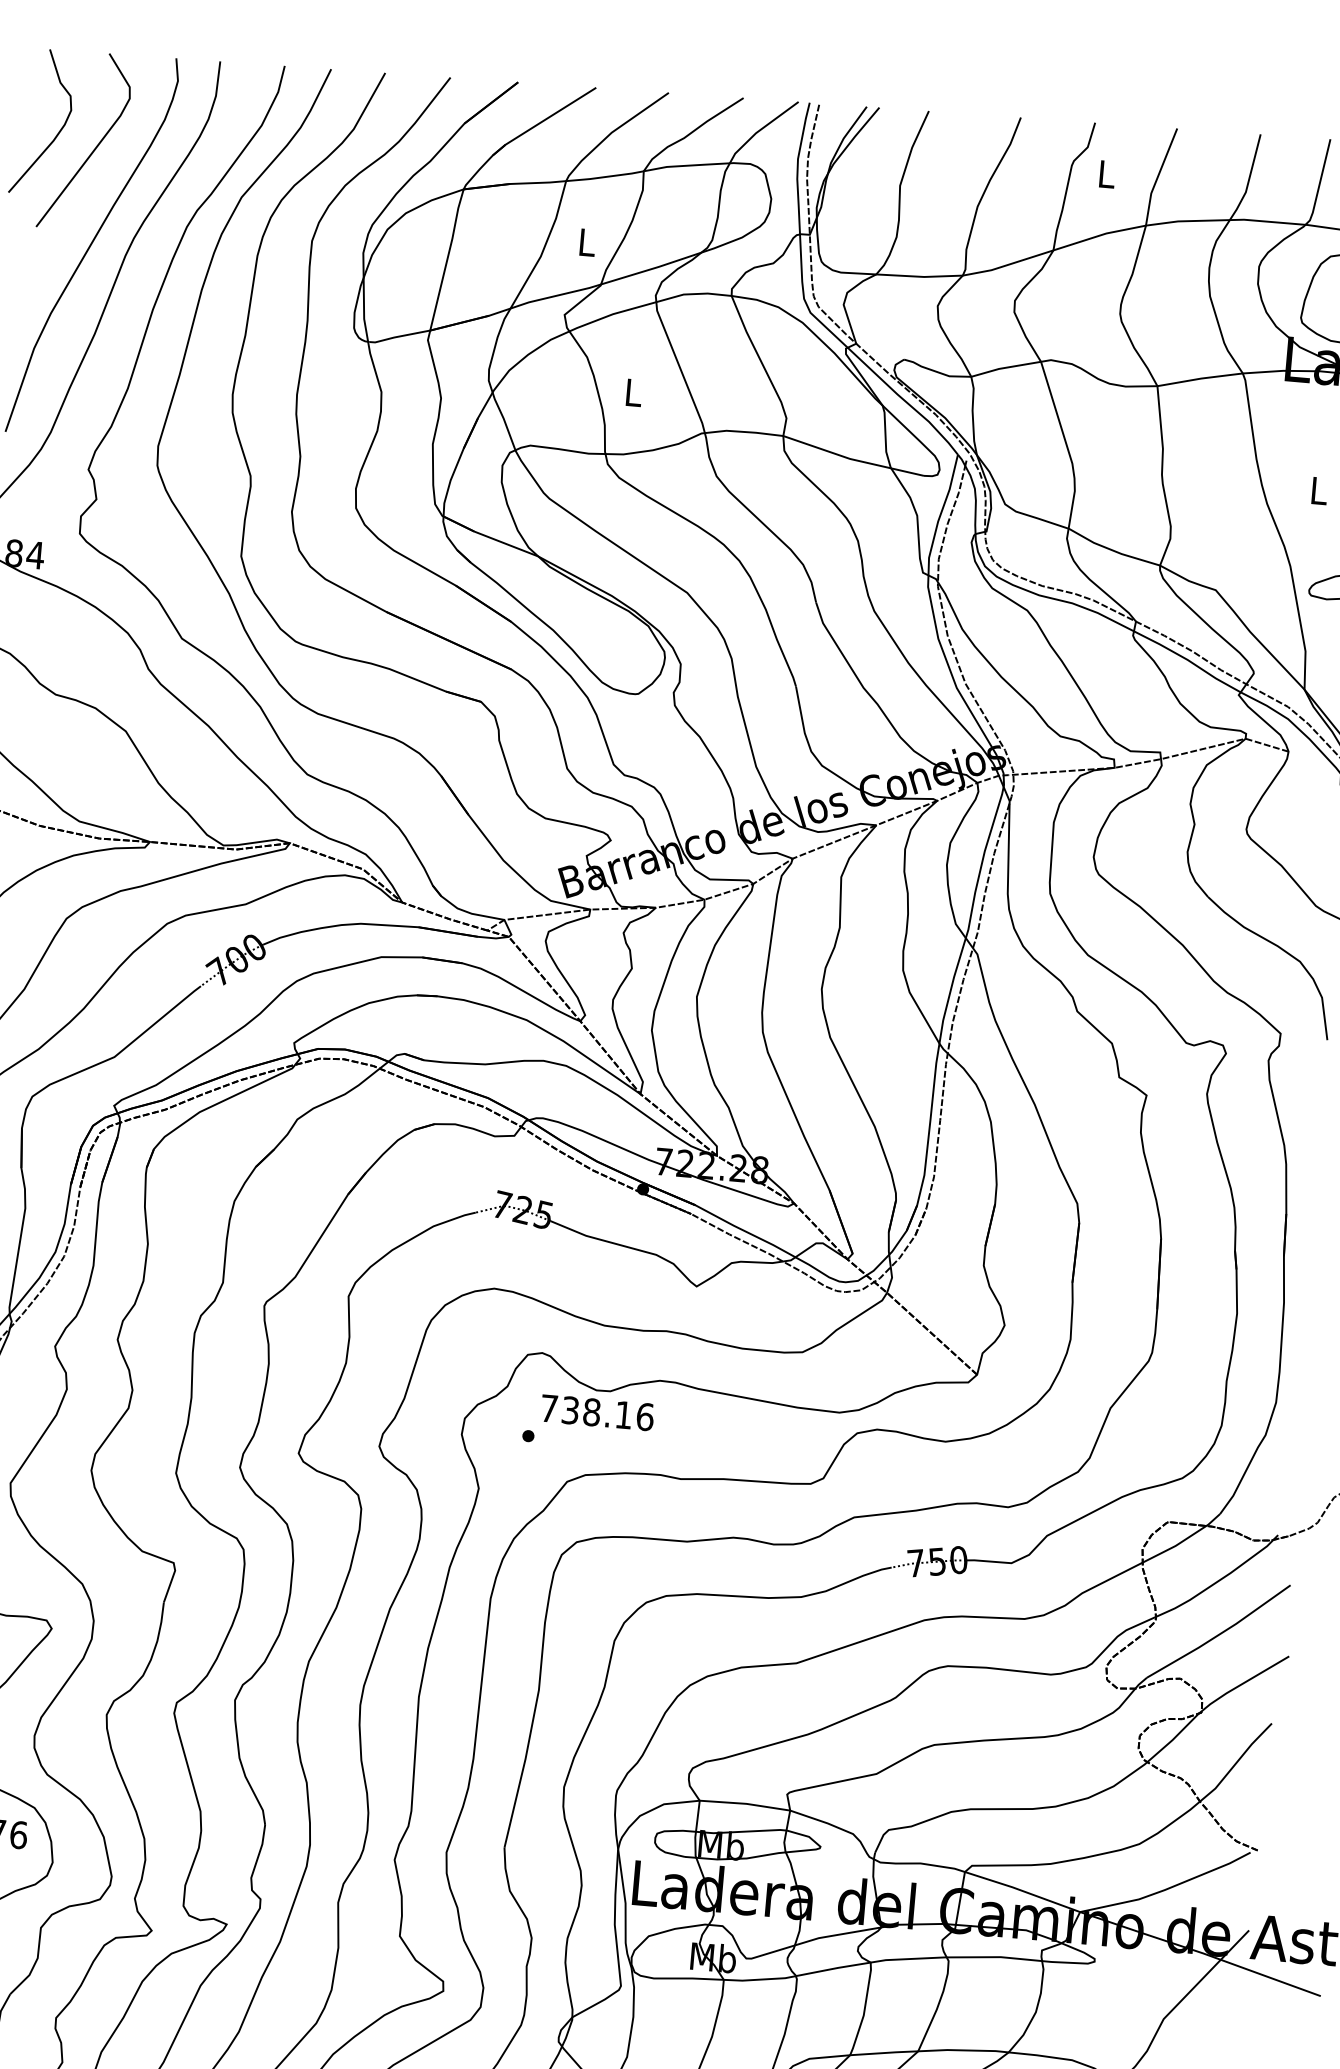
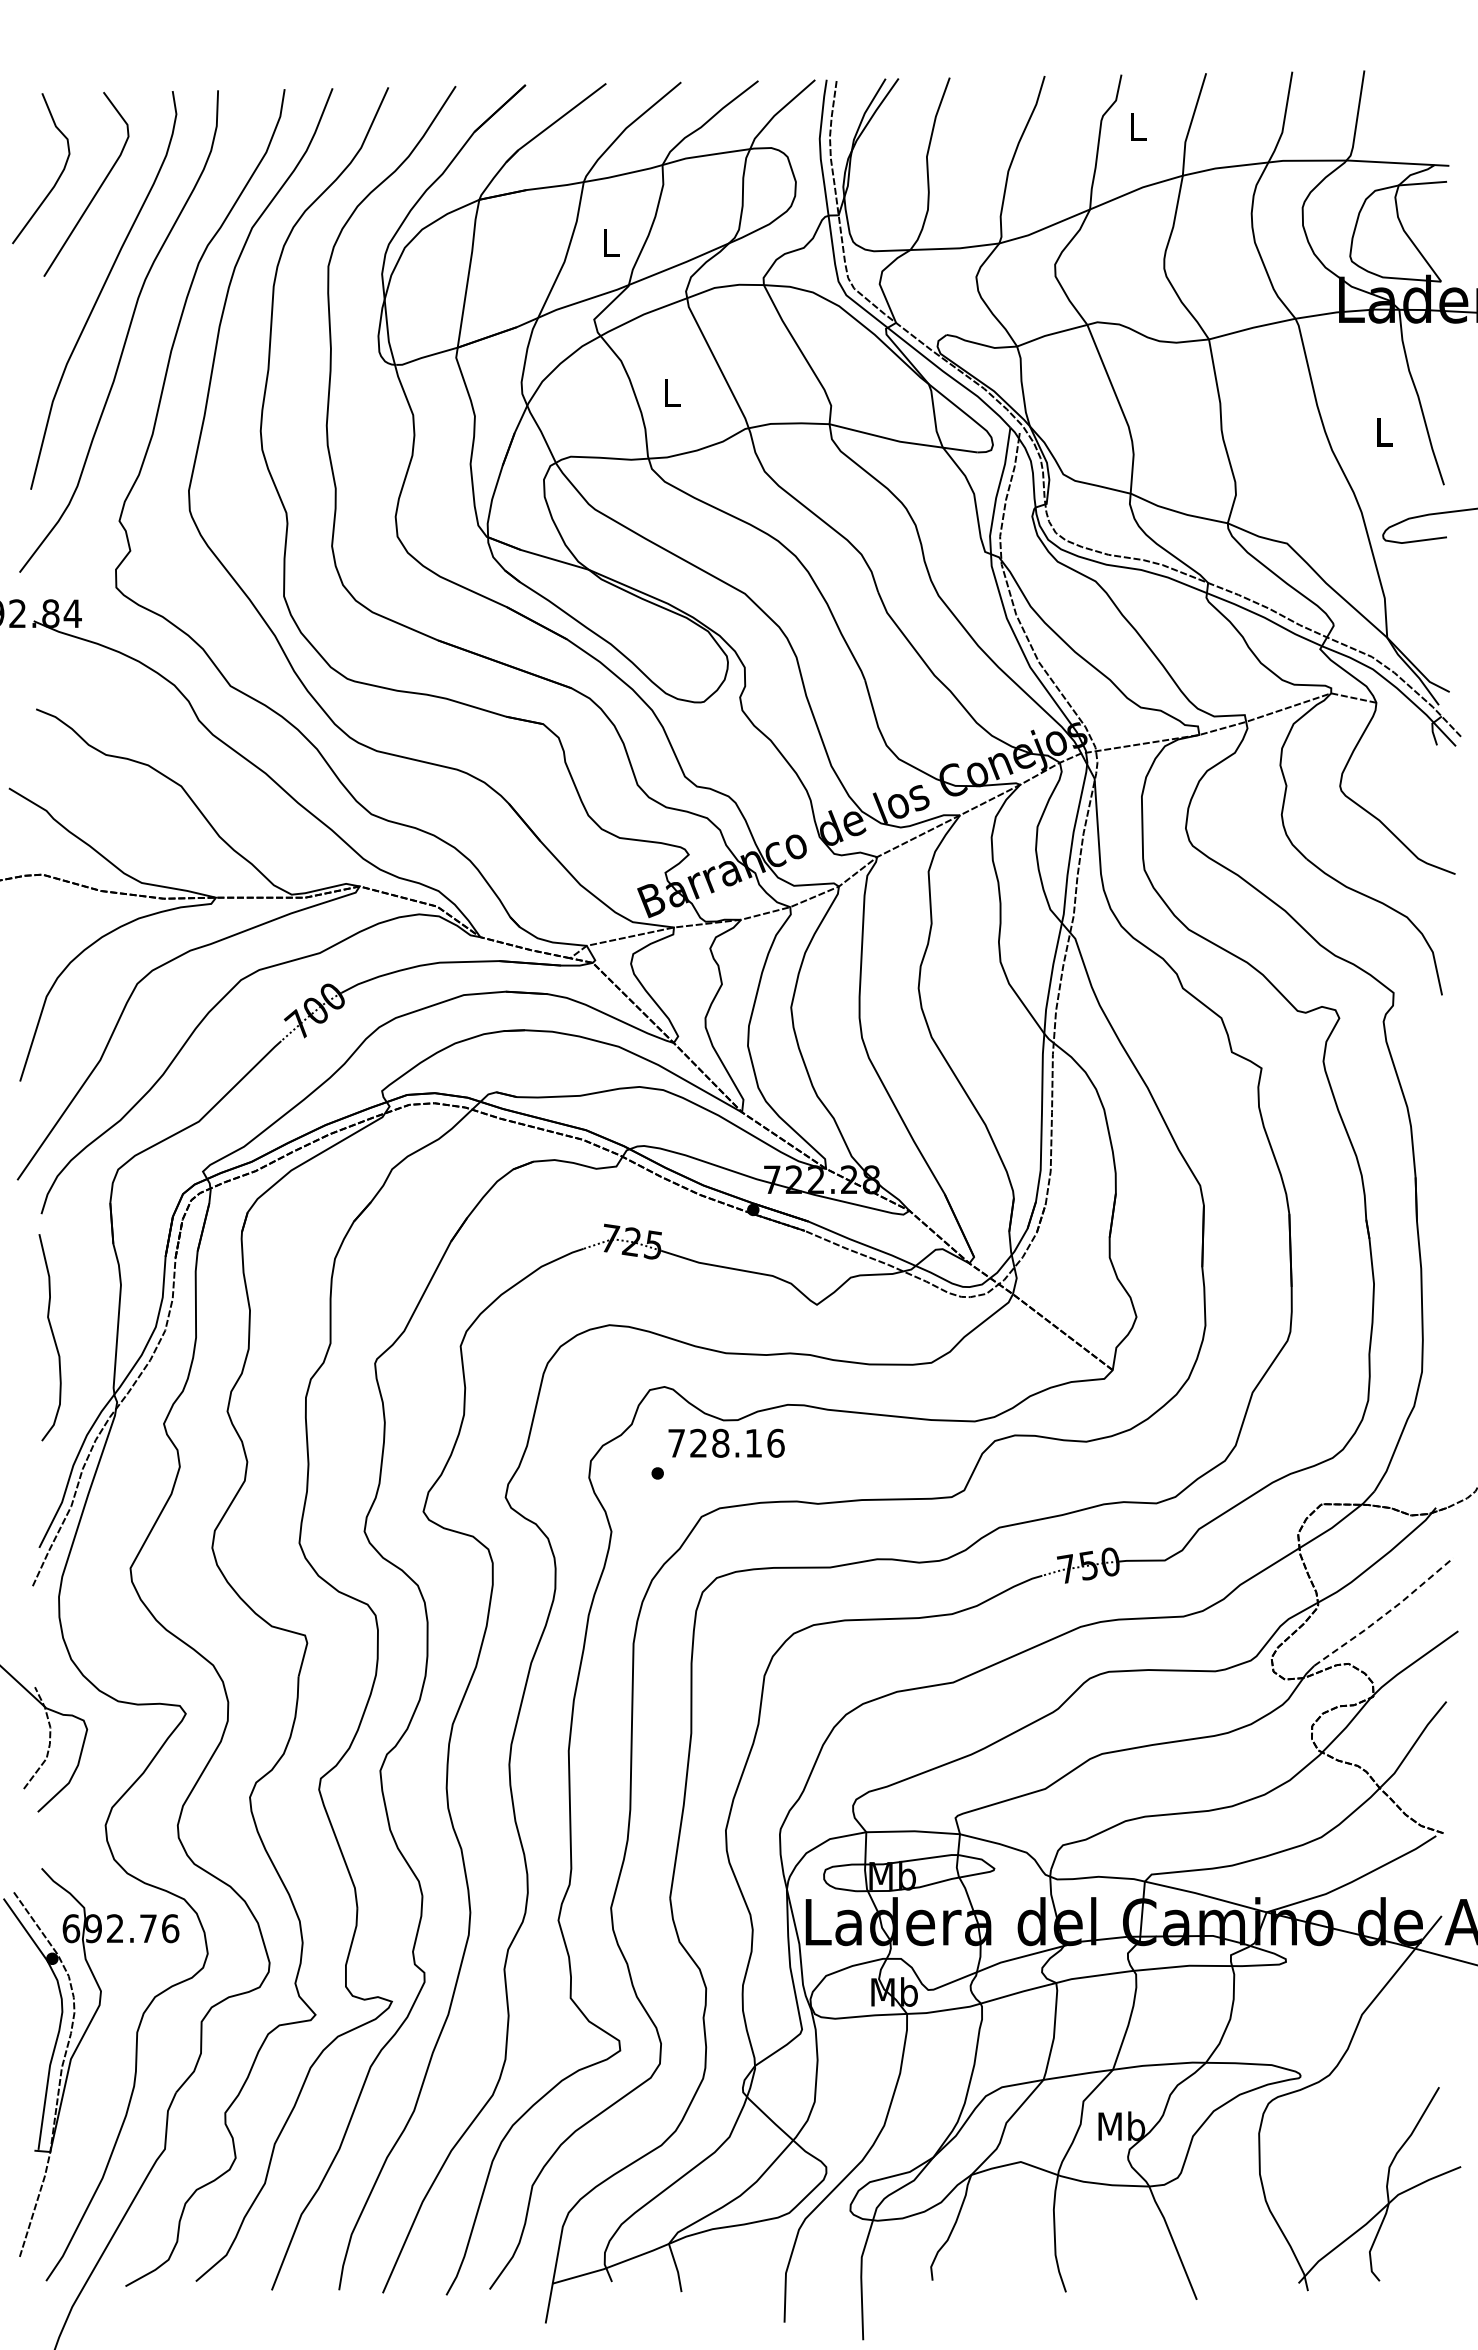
text: (570, 1410) -> (698, 1443), 738.16 -> 728.16
line: (1221, 1634) -> (1386, 1614), solid -> dashed

